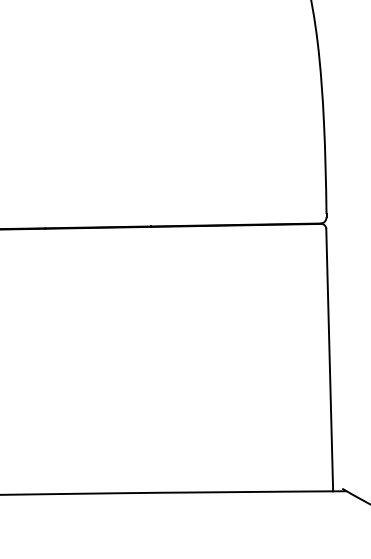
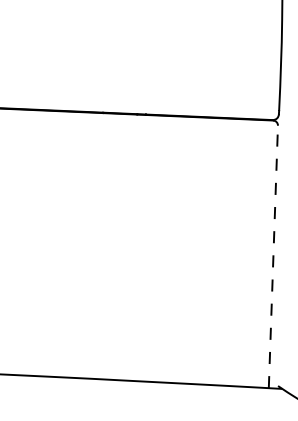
line: (329, 359) -> (273, 256), solid -> dashed

